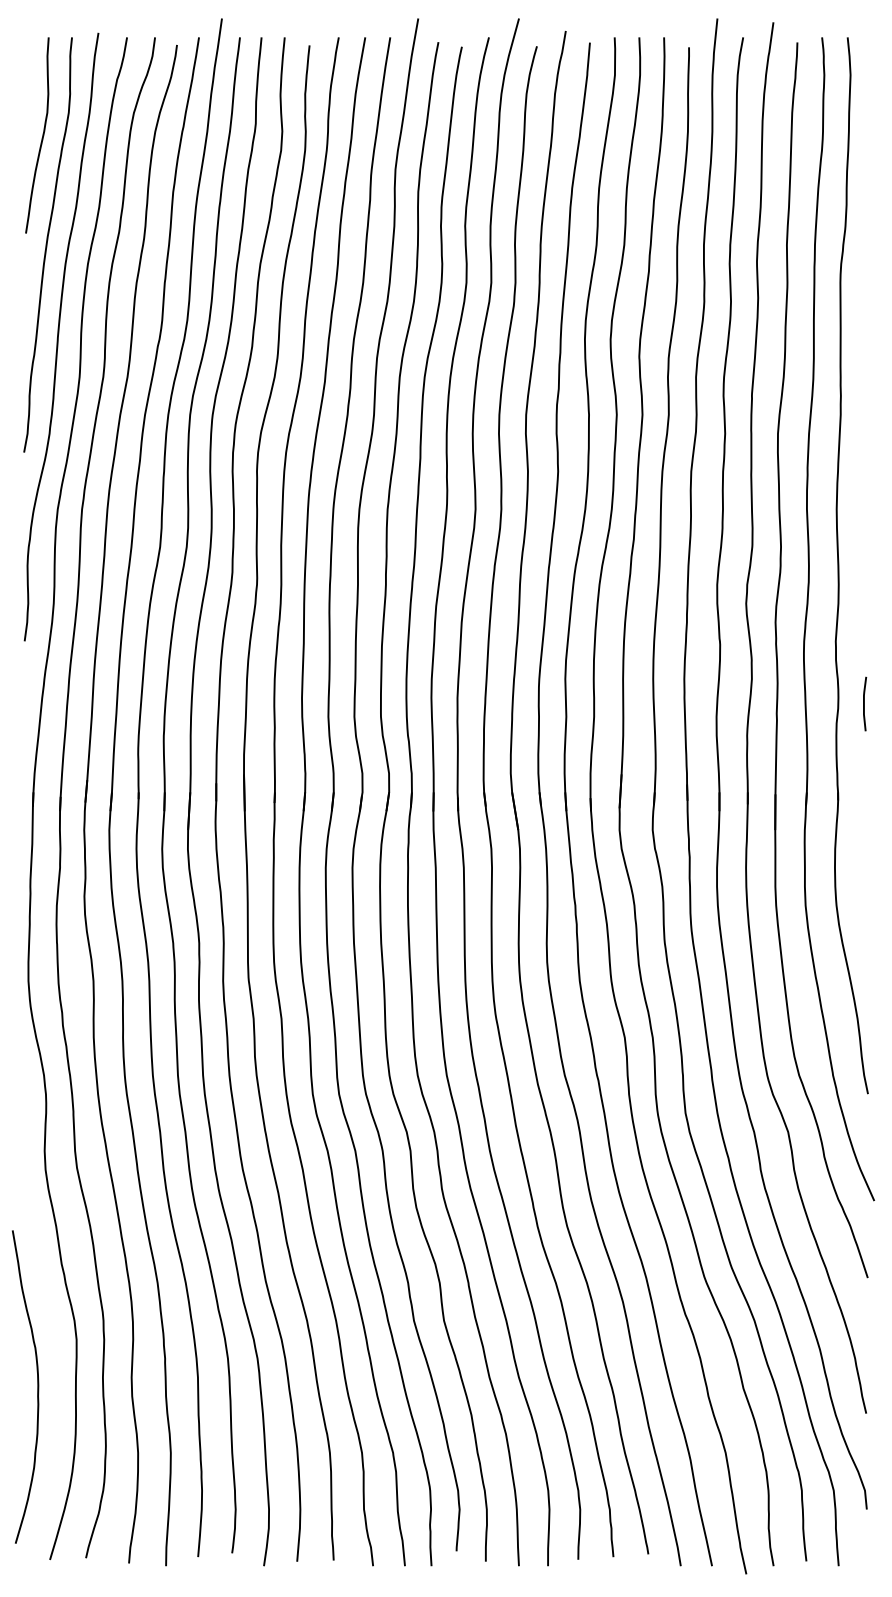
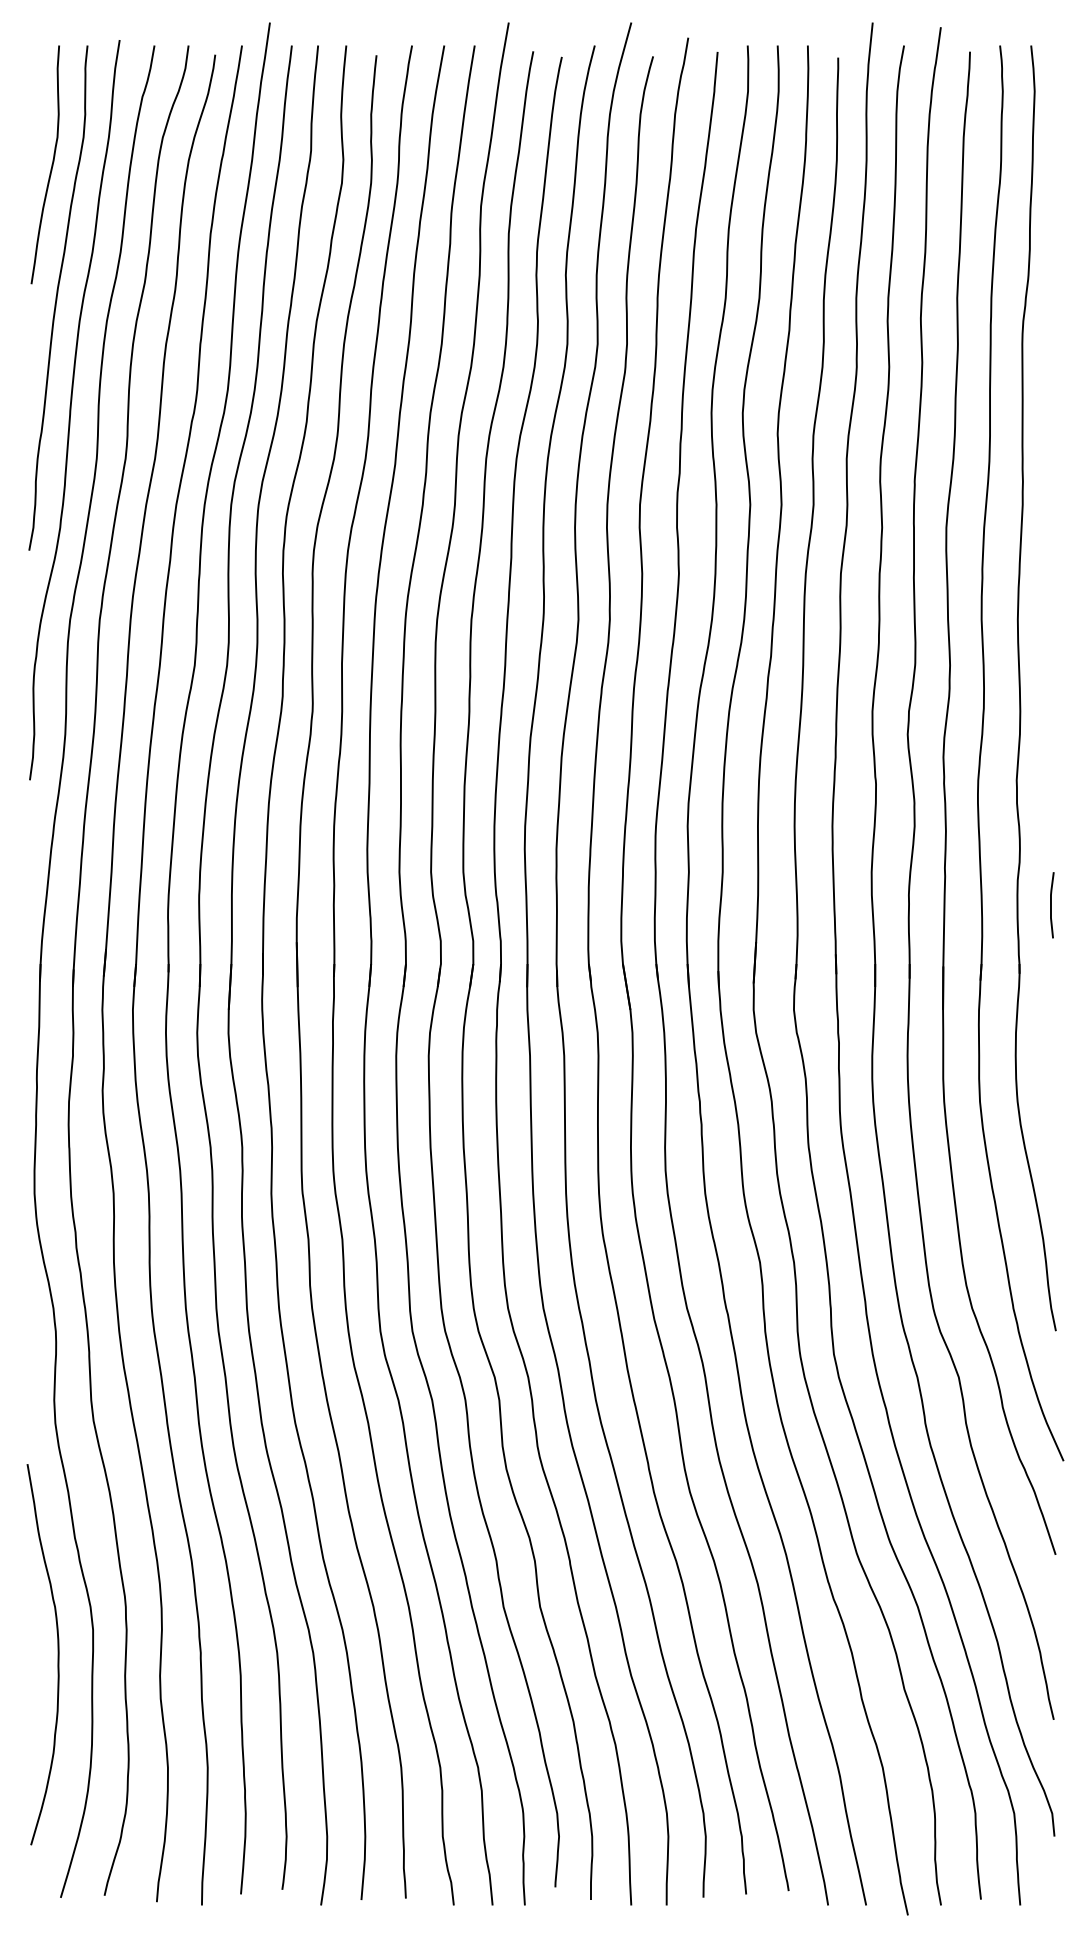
line: (864, 703) -> (1051, 904), moved
curve: (37, 1386) -> (57, 1654), moved

